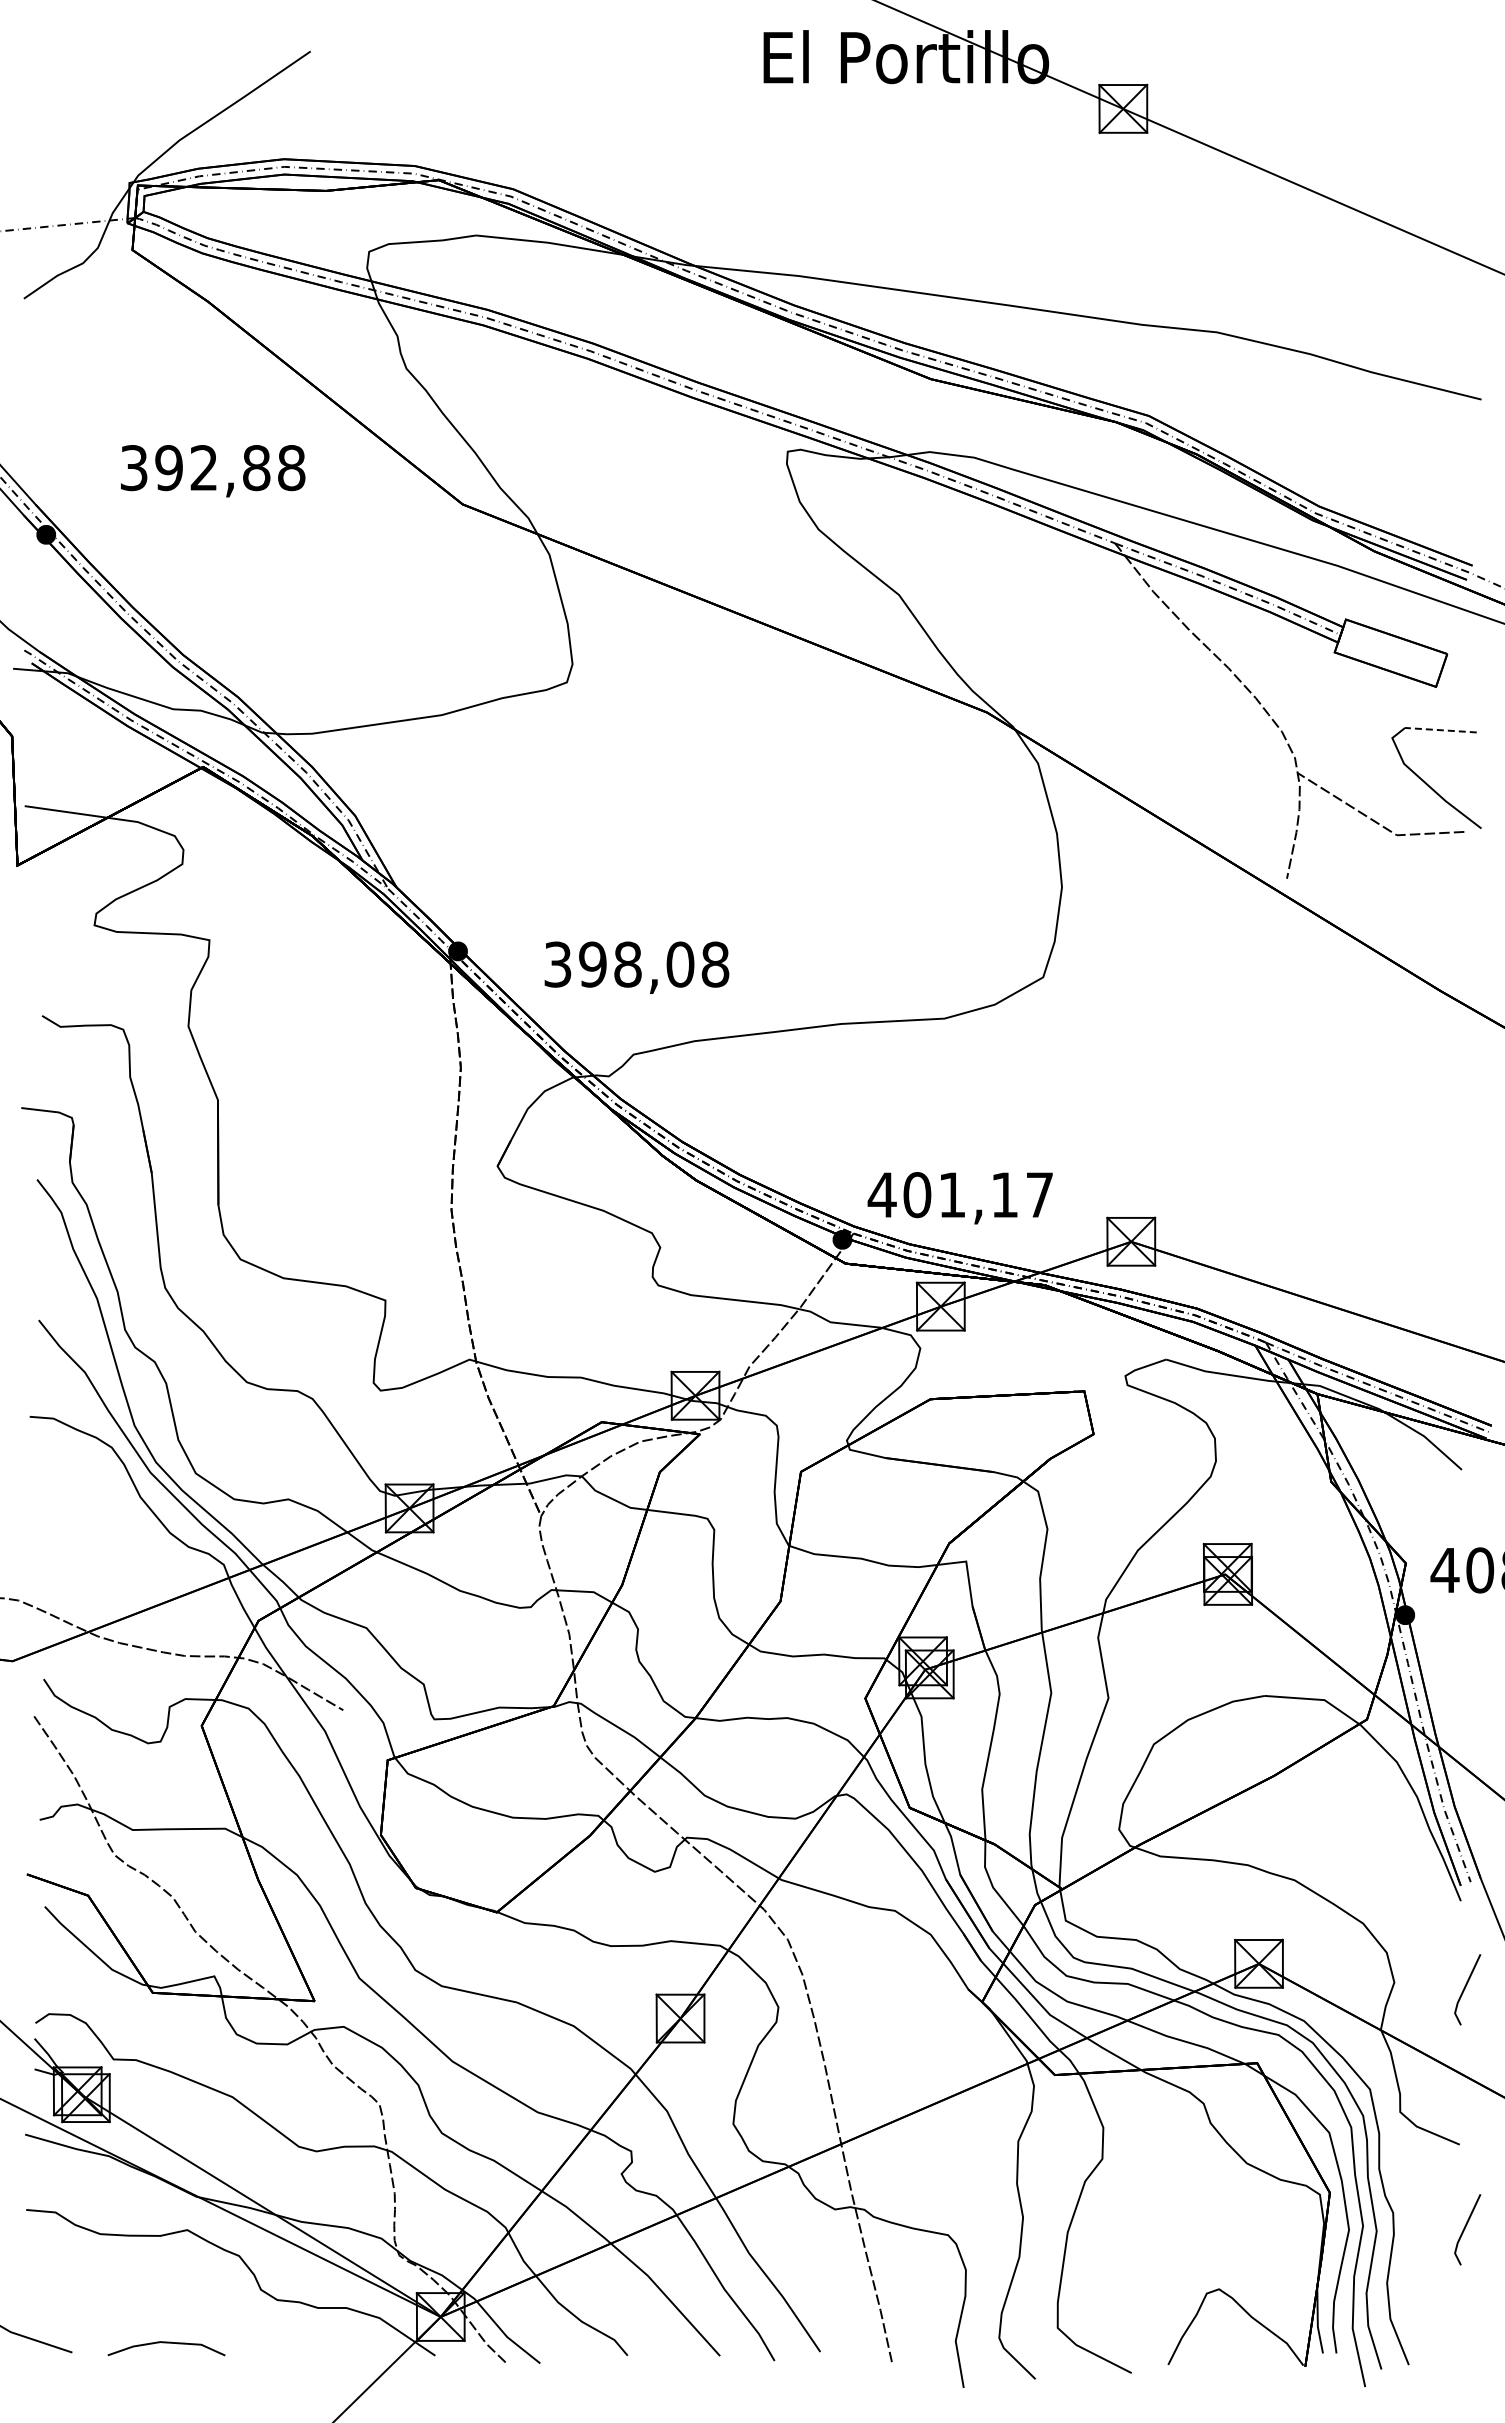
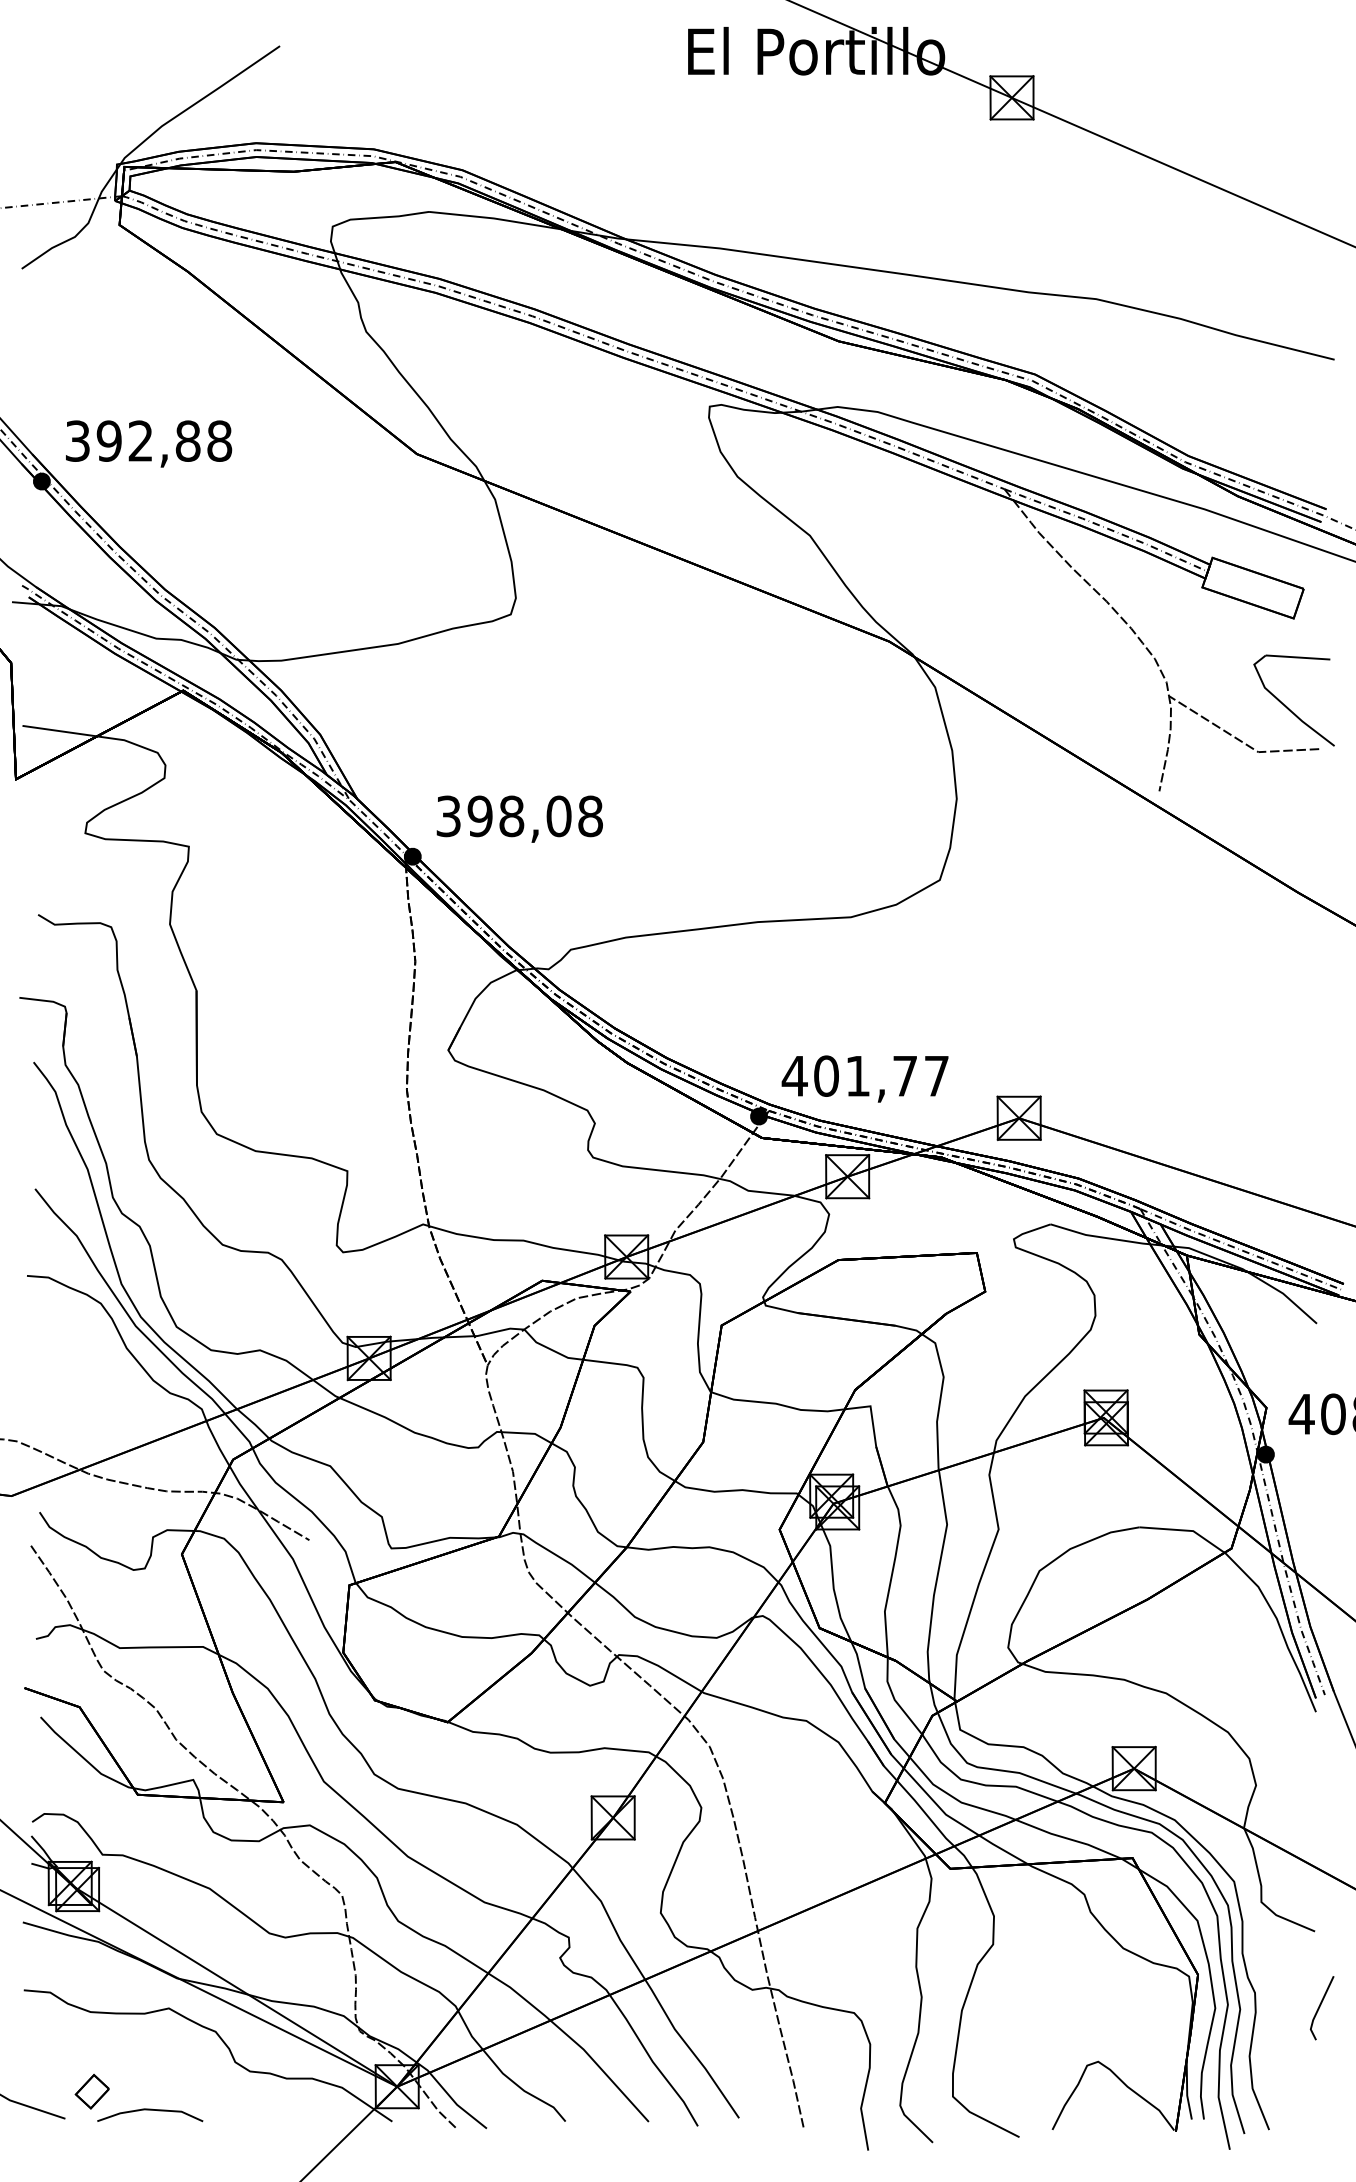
text: (213, 471) -> (149, 444), moved
line: (1440, 730) -> (1297, 657), dashed -> solid
text: (636, 967) -> (519, 818), moved
text: (1004, 1194) -> (904, 1075), 401,17 -> 401,77
line: (1465, 1989) -> (1320, 1791), removed
part: (101, 2322) -> (91, 2091), added

